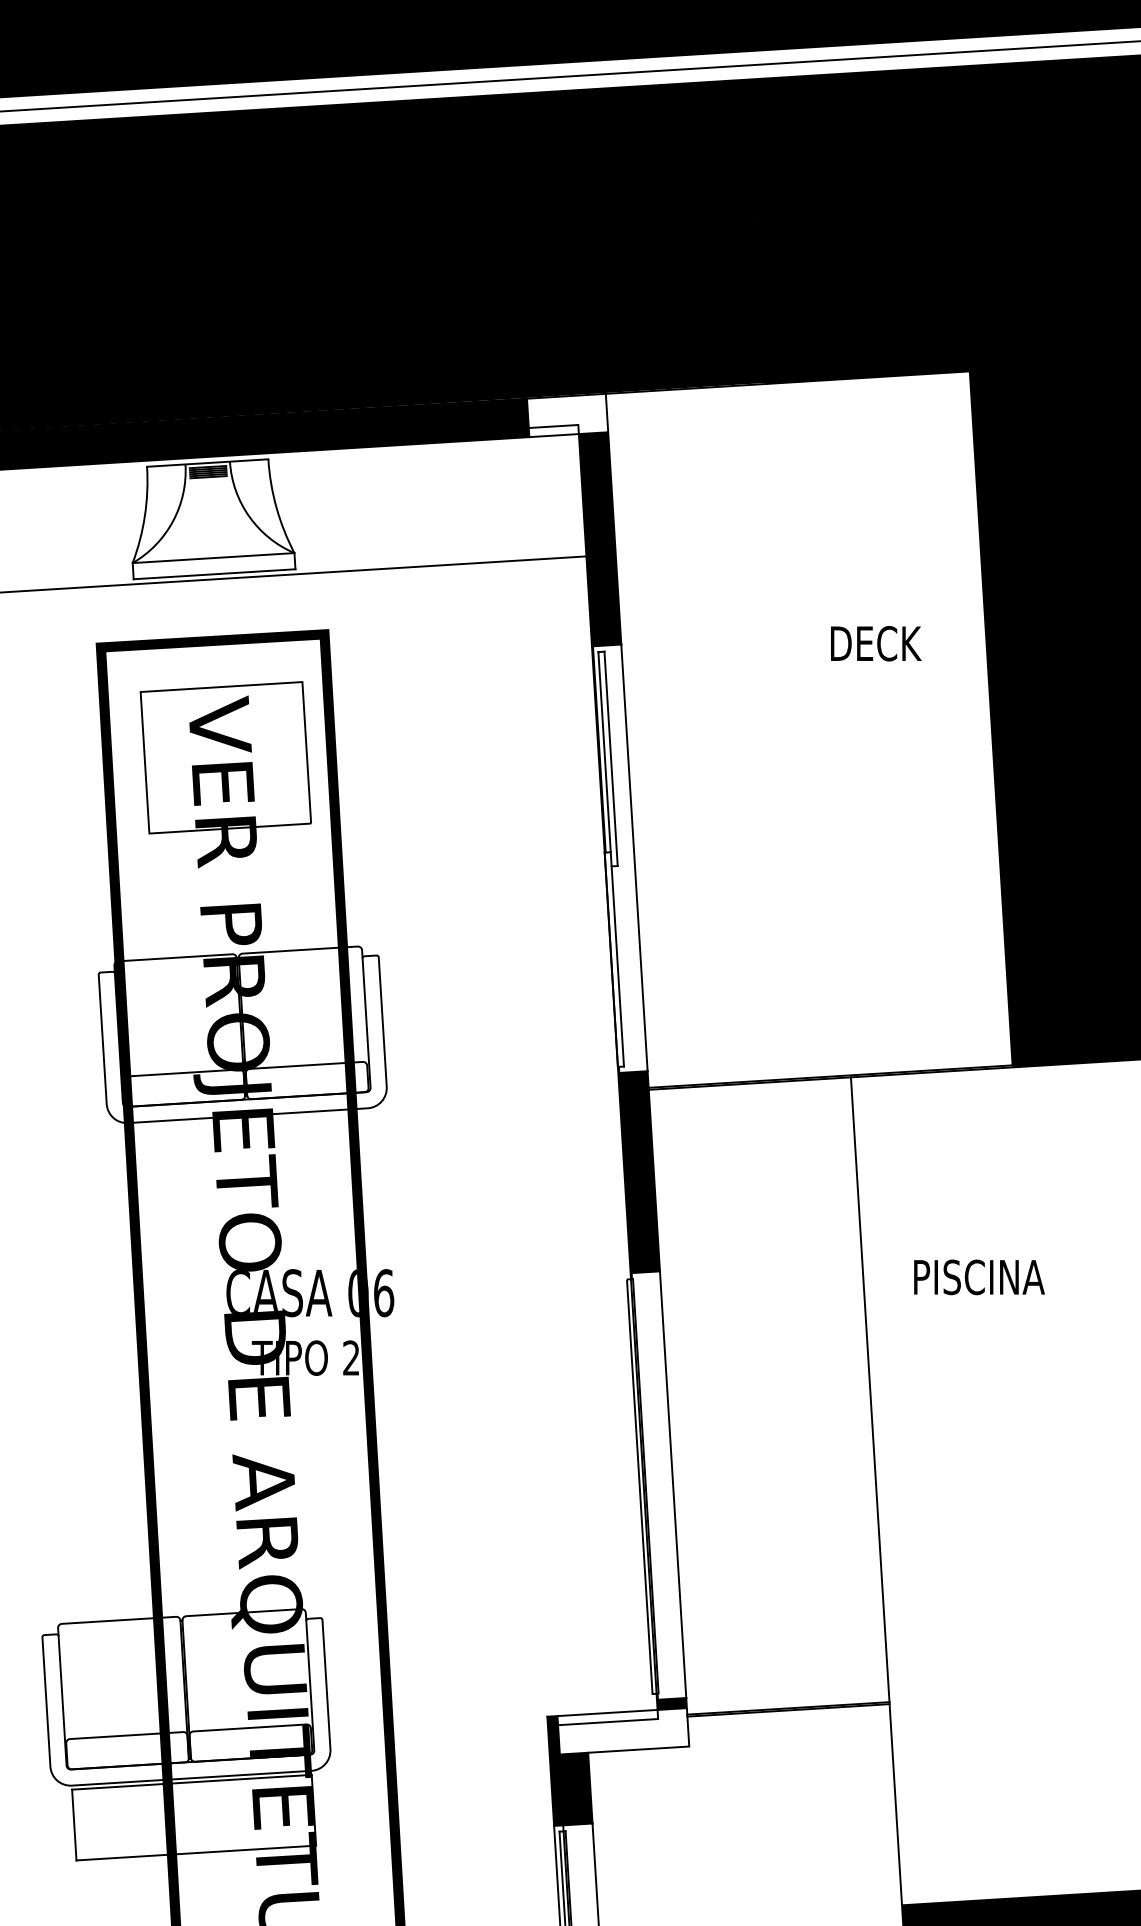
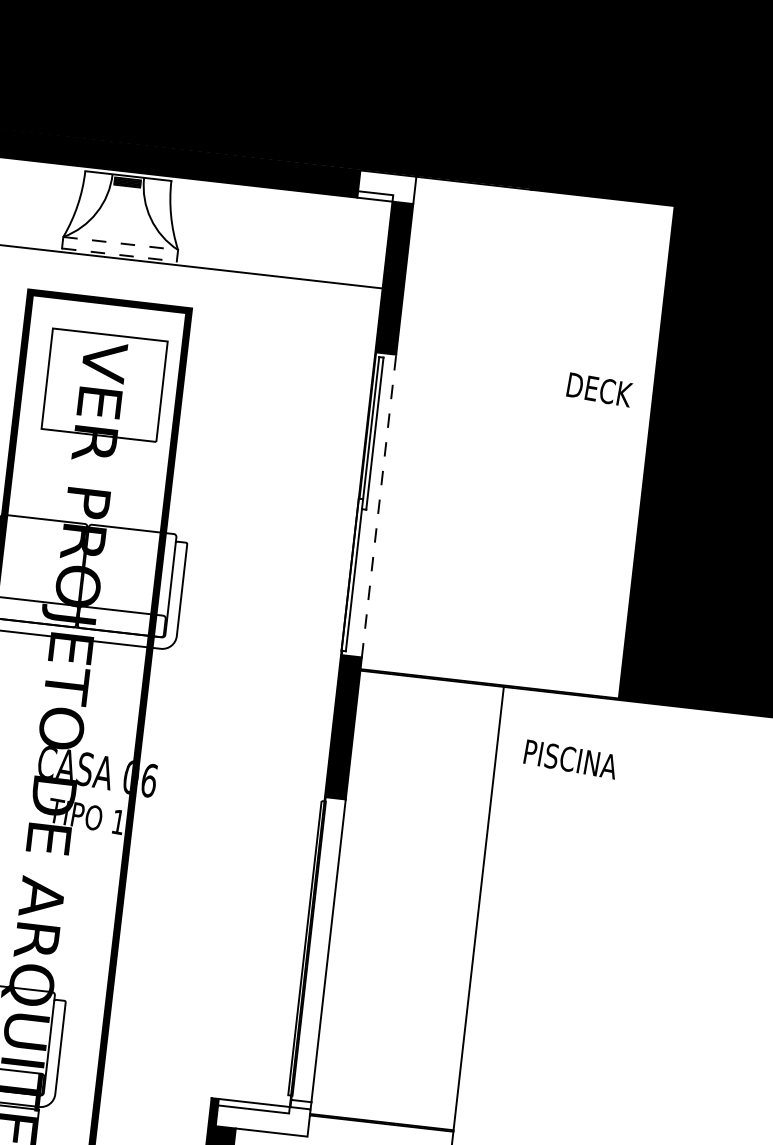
line: (214, 558) -> (121, 243), solid -> dashed
line: (215, 574) -> (120, 255), solid -> dashed
text: (876, 643) -> (600, 389), moved
line: (634, 857) -> (379, 505), solid -> dashed
text: (979, 1277) -> (571, 759), moved
text: (351, 1357) -> (118, 821), 2 -> 1
fill: (671, 1703) -> (300, 1104), removed

